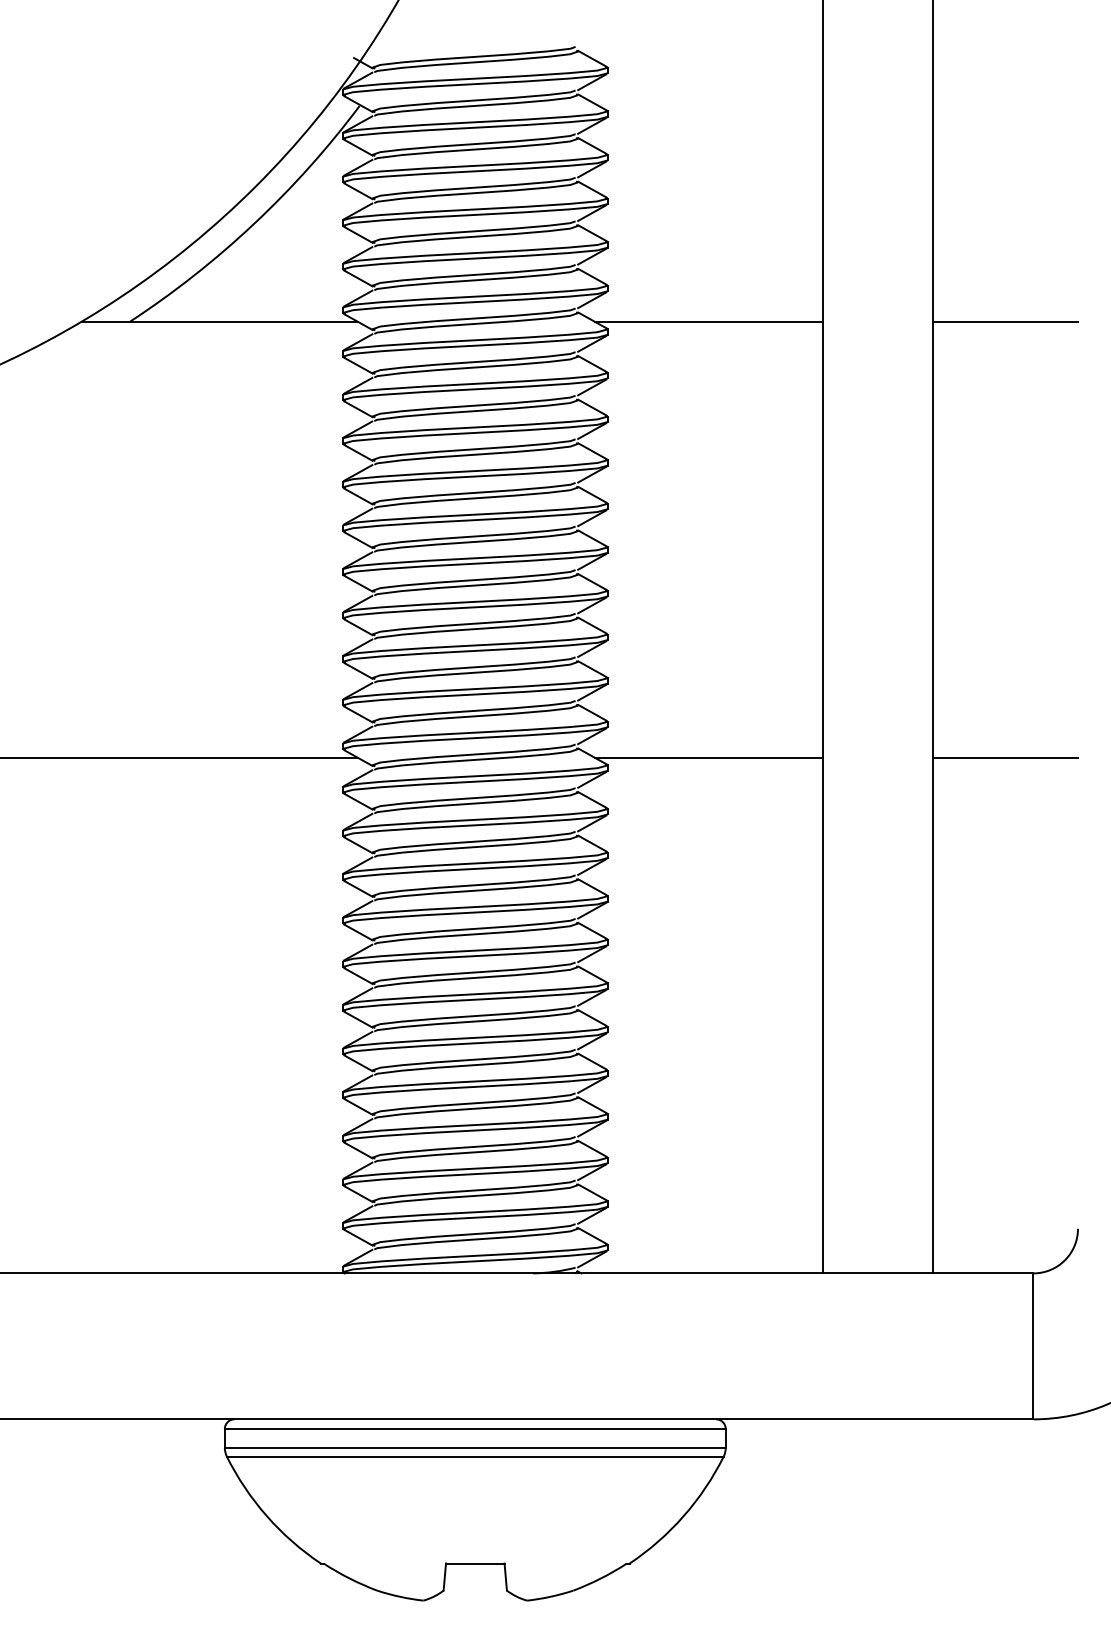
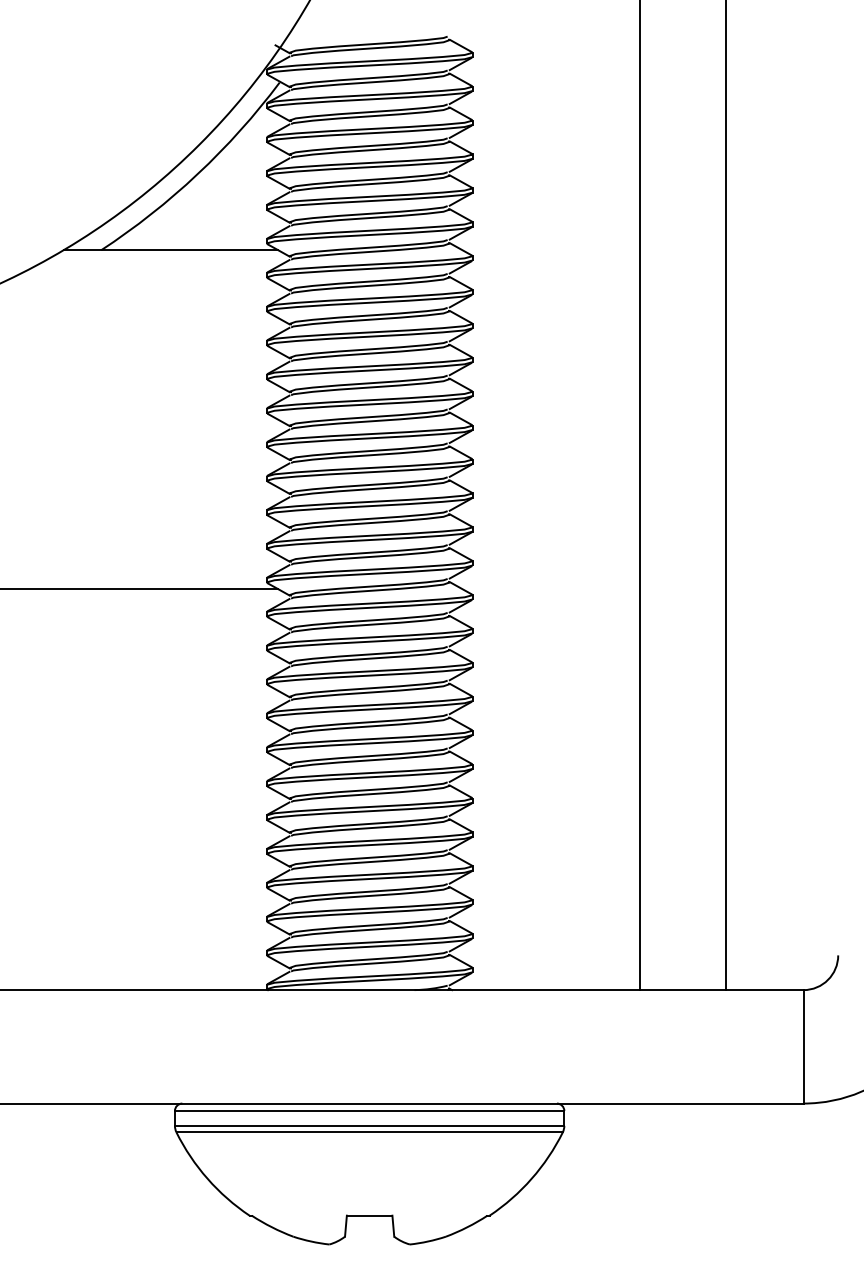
line: (707, 322) -> (550, 250), removed
line: (1005, 322) -> (781, 250), removed
line: (707, 758) -> (550, 589), removed
line: (1005, 758) -> (781, 589), removed

